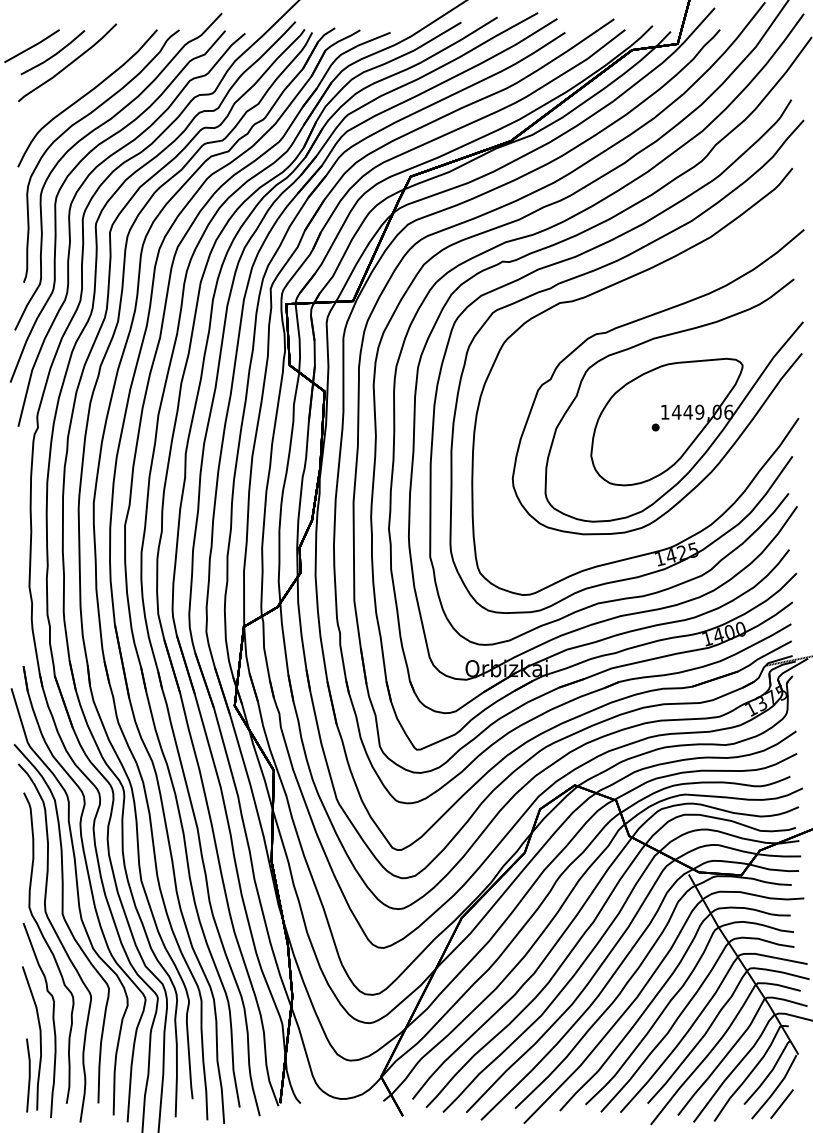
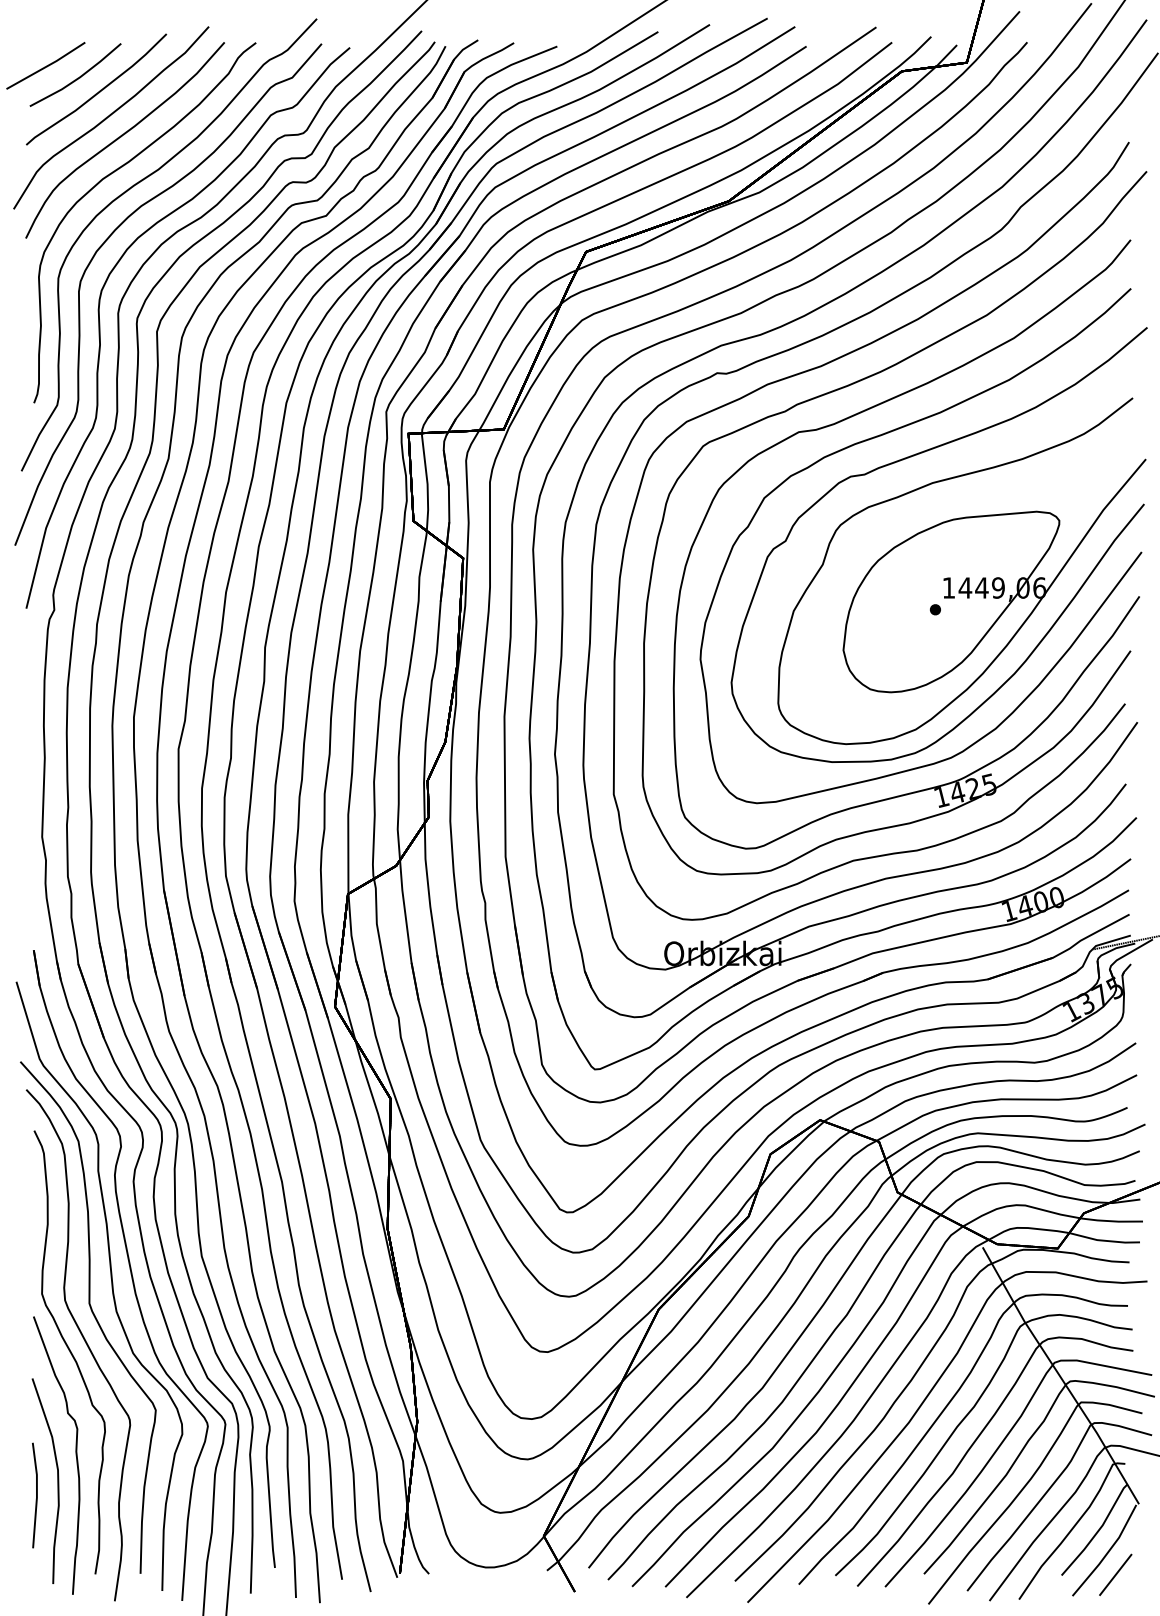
curve: (77, 81) -> (110, 116), added
part: (617, 306) -> (880, 437), added
line: (28, 1075) -> (35, 1495), moved

